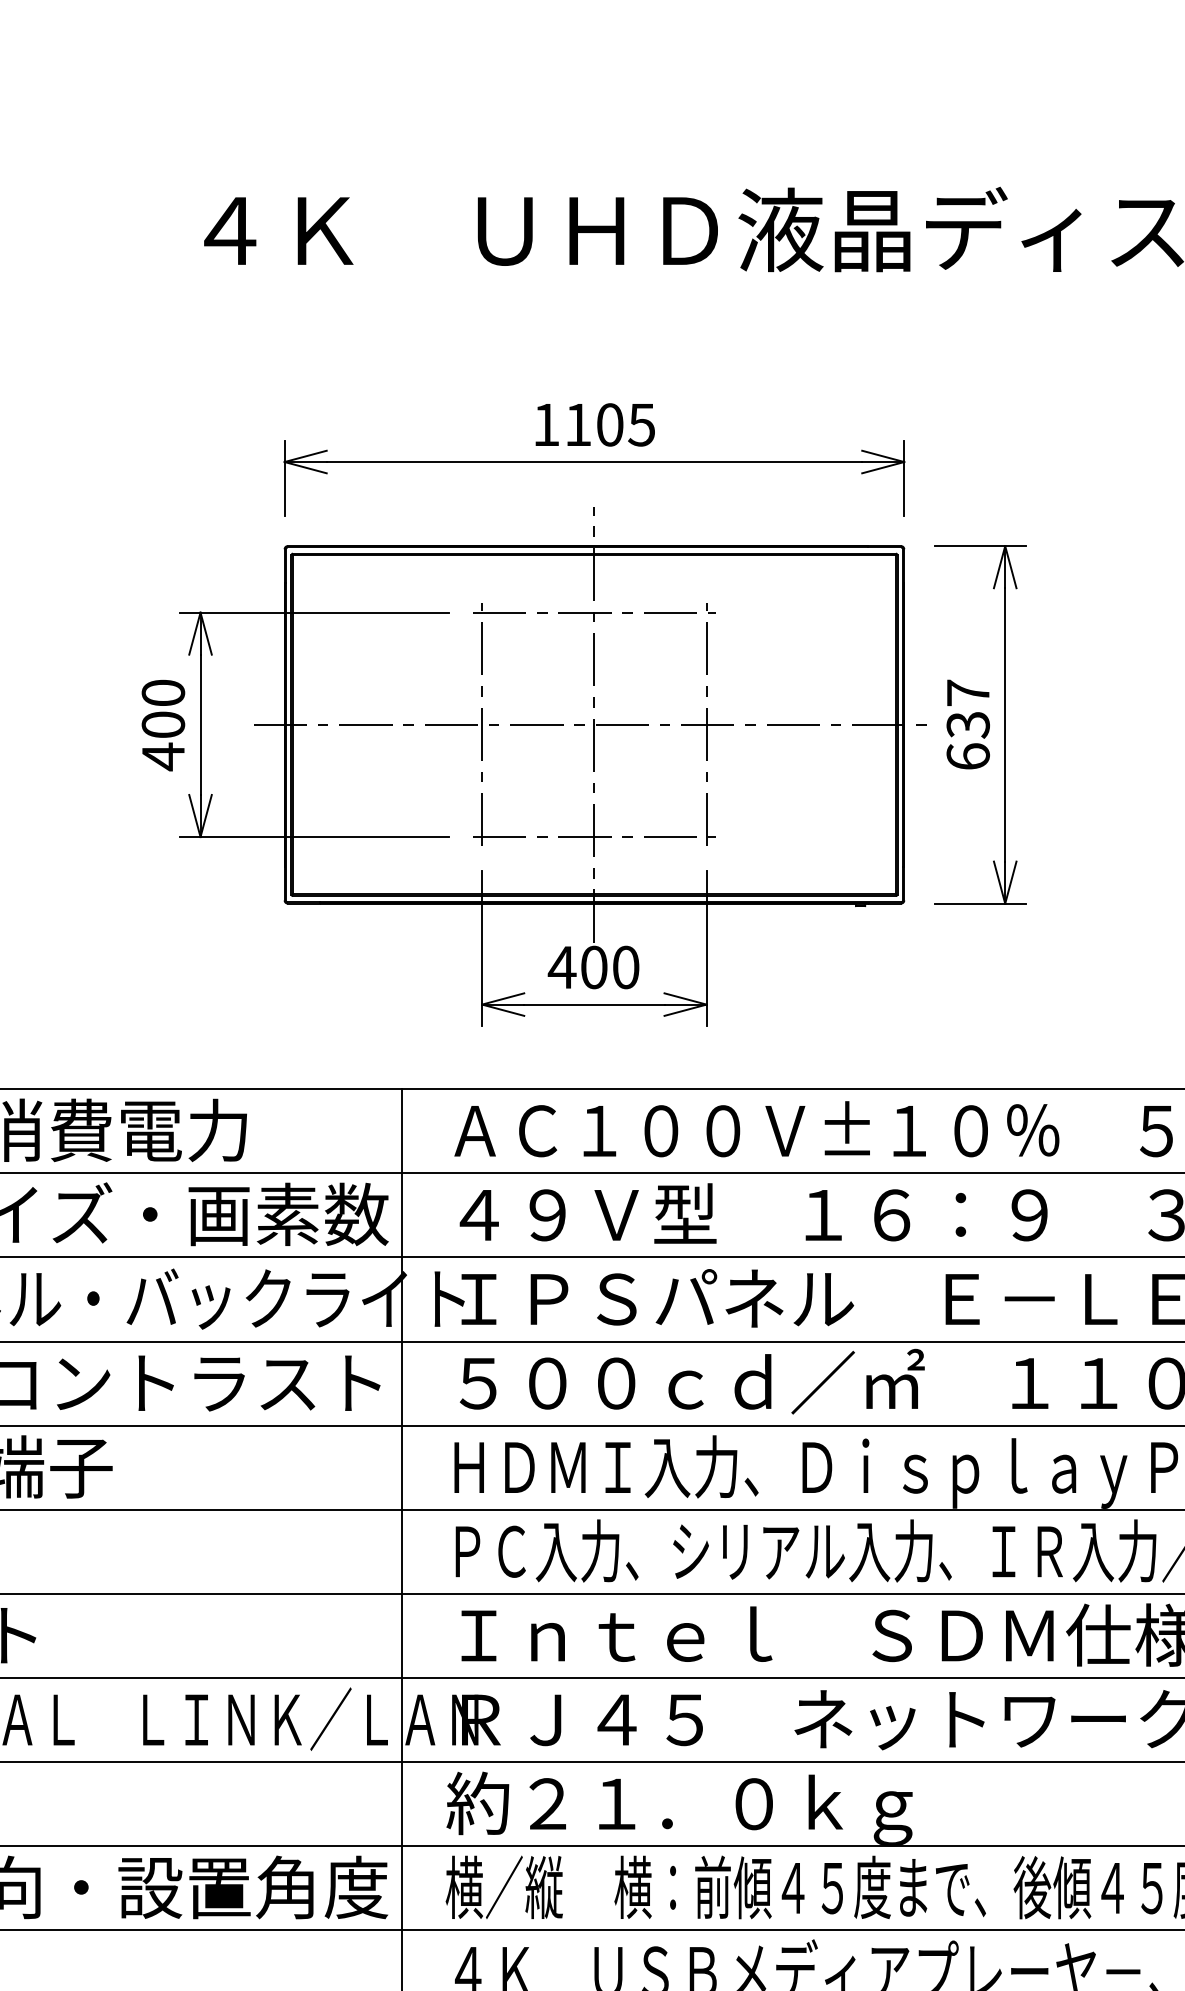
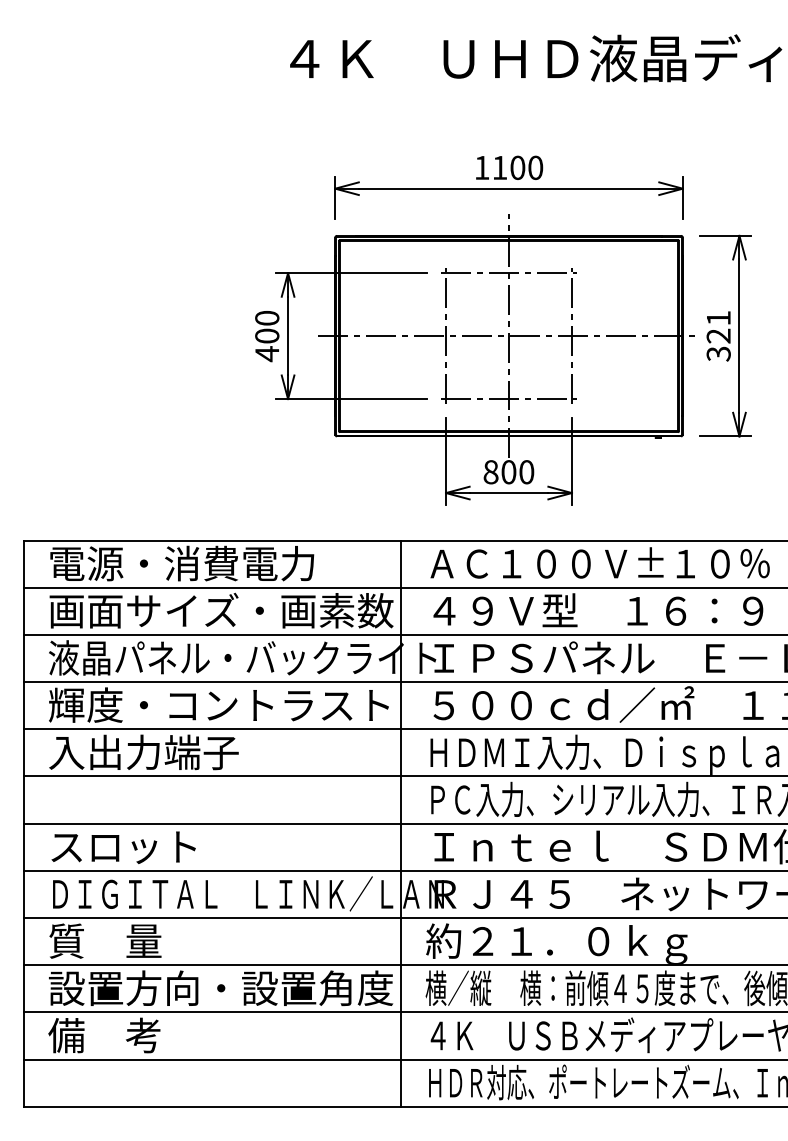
text: (641, 424) -> (535, 167), 1105 -> 1100
text: (967, 723) -> (718, 335), 637 -> 321
text: (561, 967) -> (490, 472), 400 -> 800

